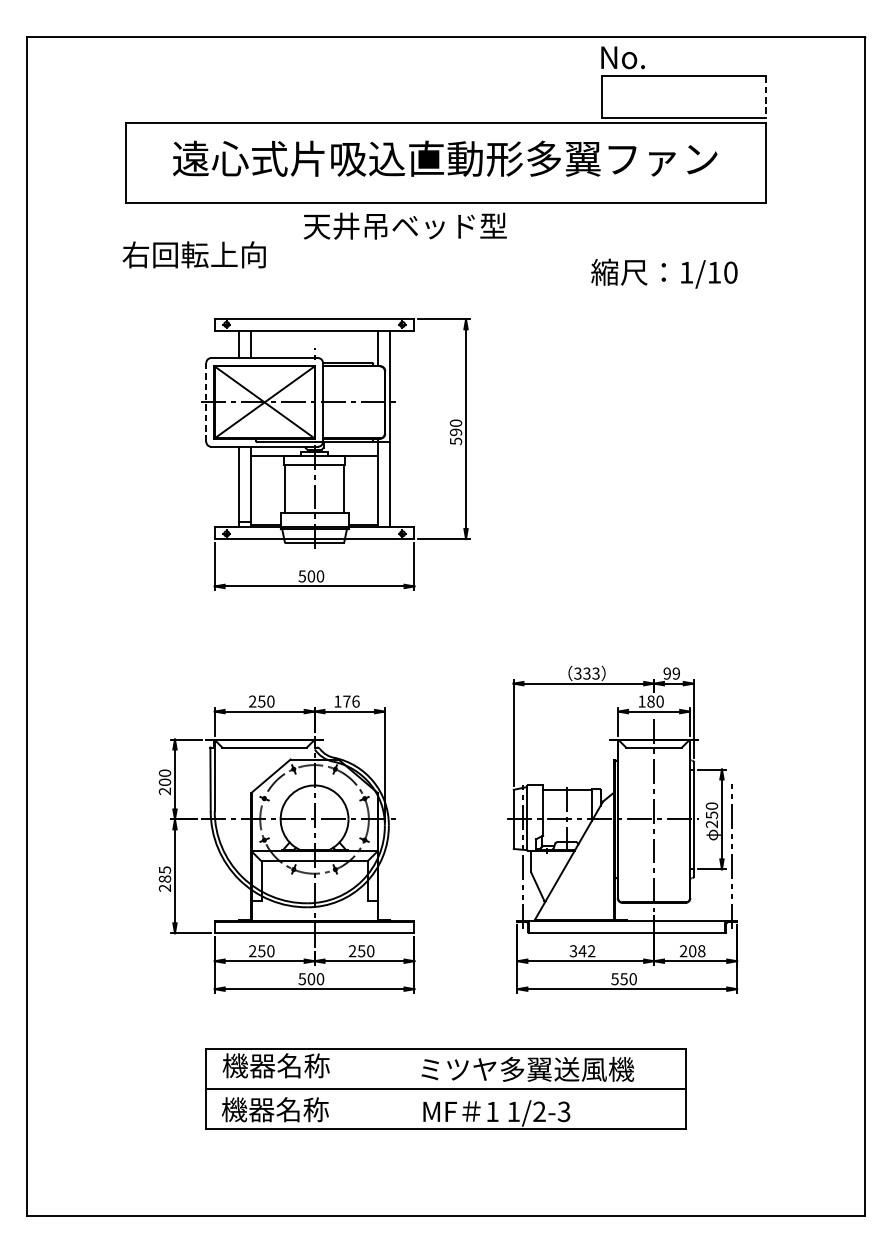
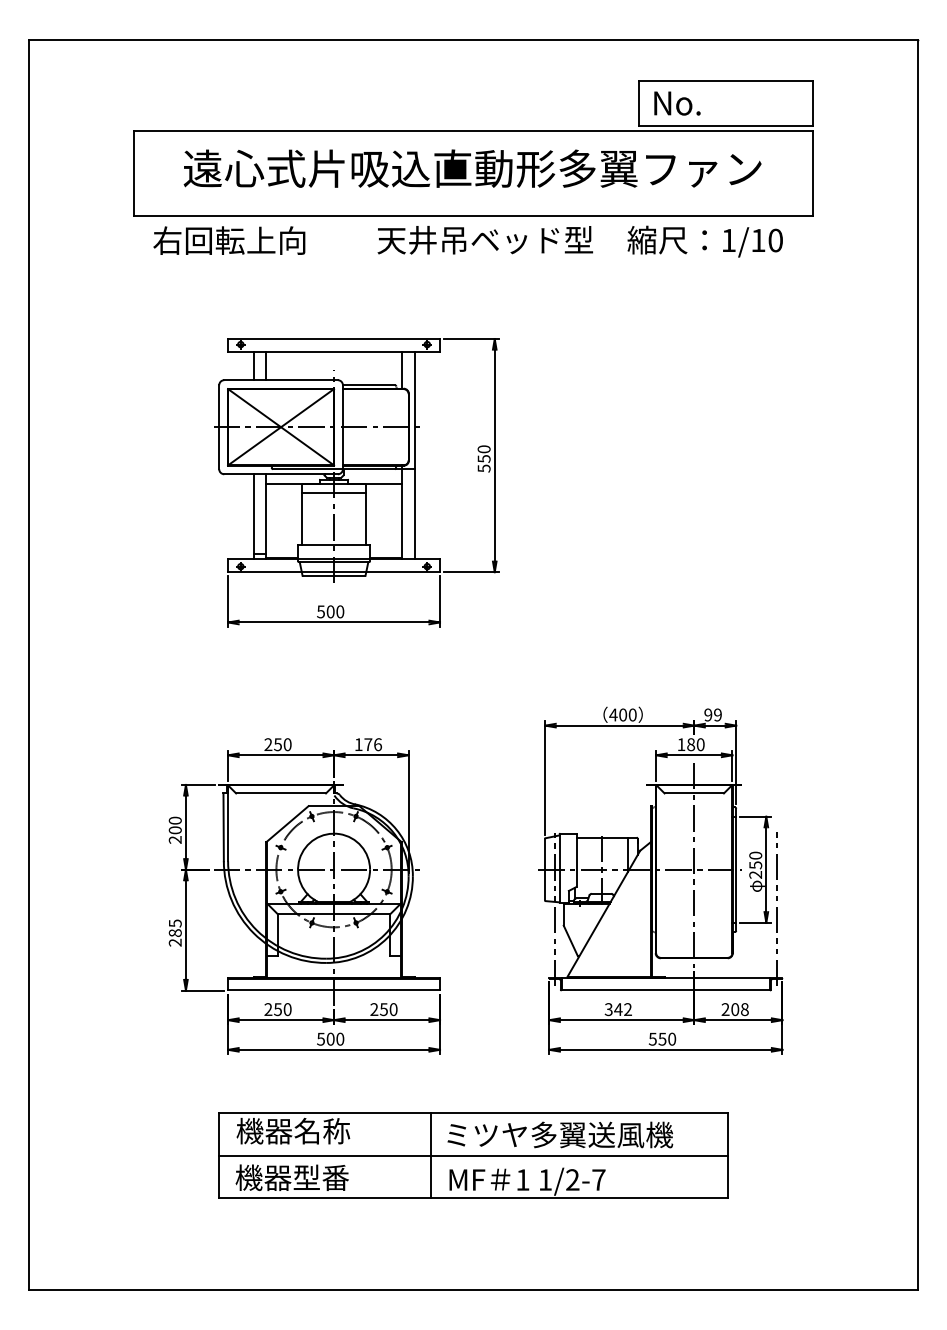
text: (623, 57) -> (677, 103), moved
line: (765, 97) -> (812, 103), dashed -> solid
text: (404, 226) -> (484, 240), moved
text: (194, 254) -> (229, 240), moved
text: (663, 273) -> (704, 241), moved
line: (206, 402) -> (219, 427), dashed -> solid
text: (455, 431) -> (483, 458), 590 -> 550
text: (586, 673) -> (622, 714), 333 -> 400
line: (406, 1088) -> (431, 1155), added
text: (302, 1109) -> (321, 1177), 機器名称 -> 機器型番
text: (563, 1111) -> (598, 1179), 1/2-3 -> 1/2-7

